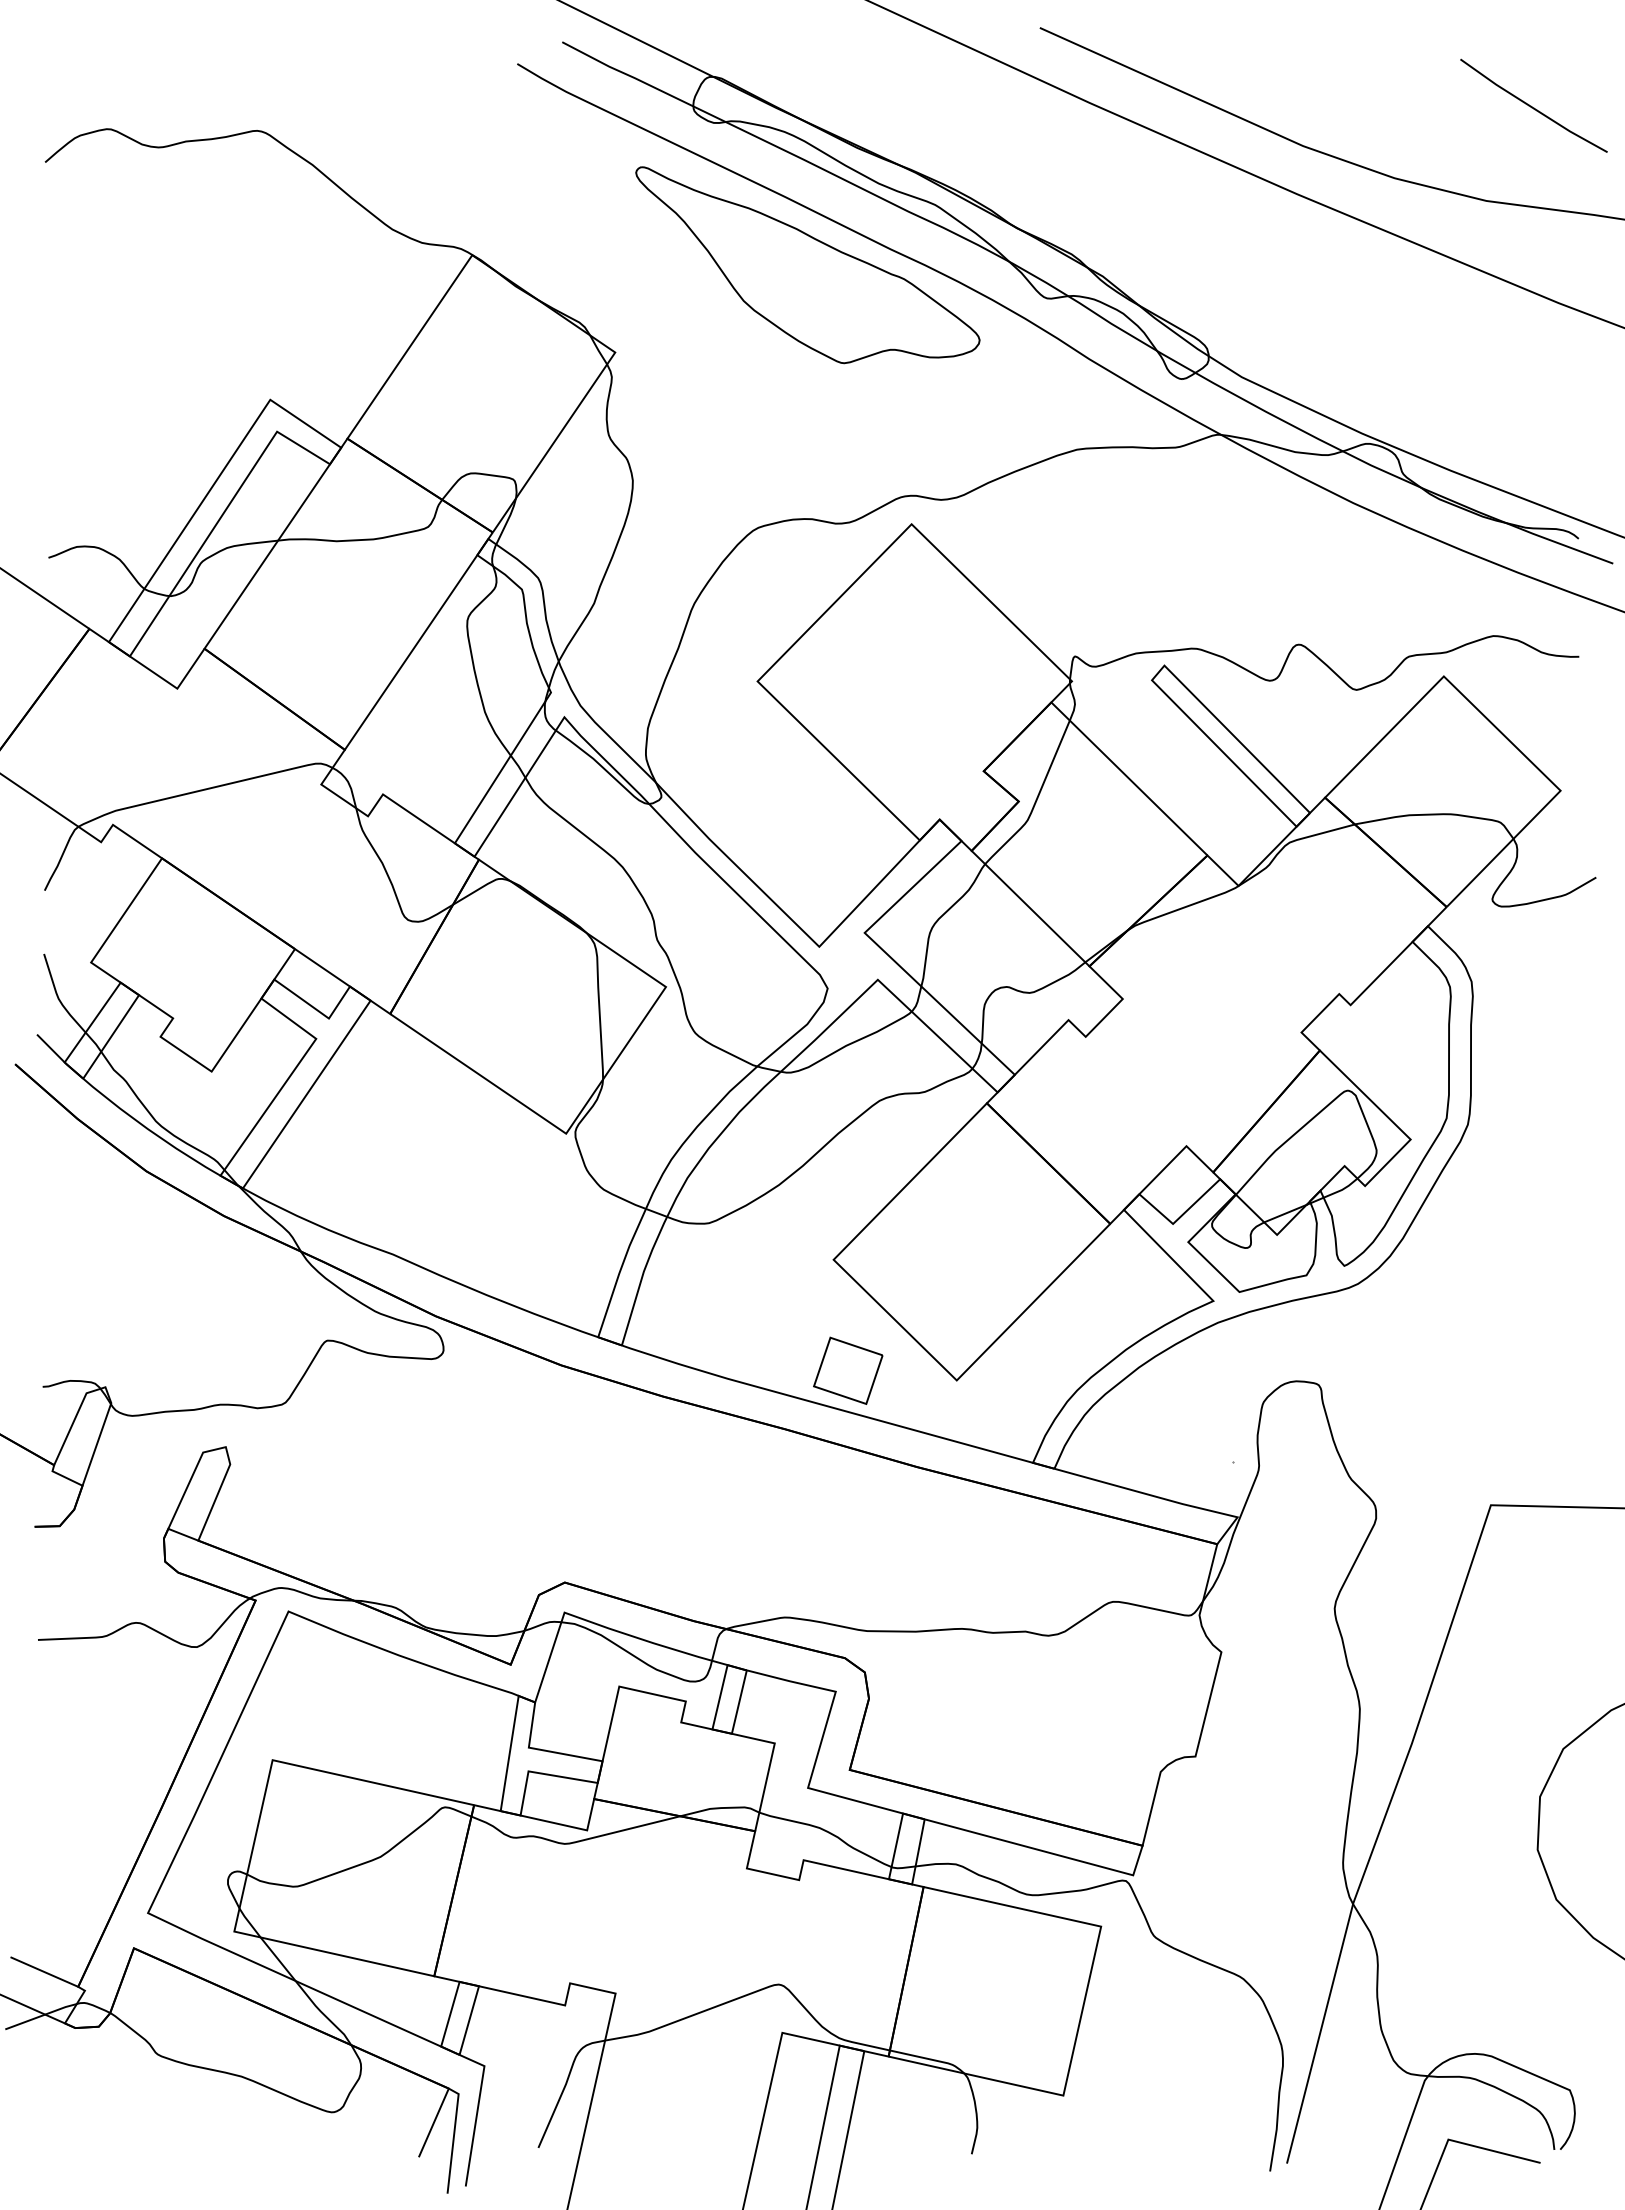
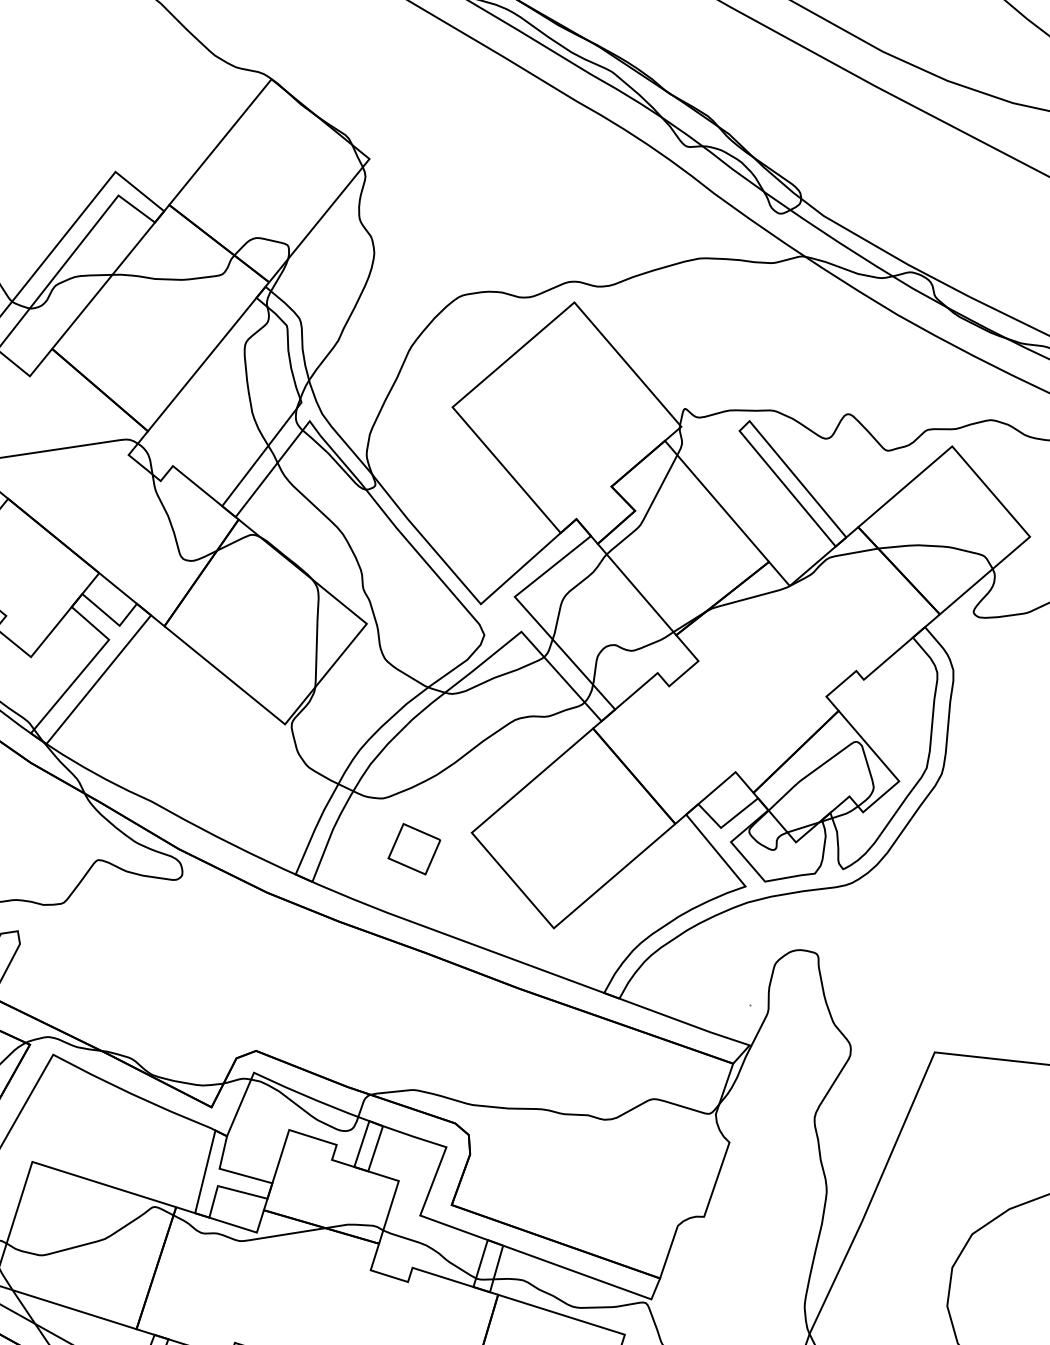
part: (807, 265) -> (514, 107), removed
part: (848, 1370) -> (414, 848), moved

